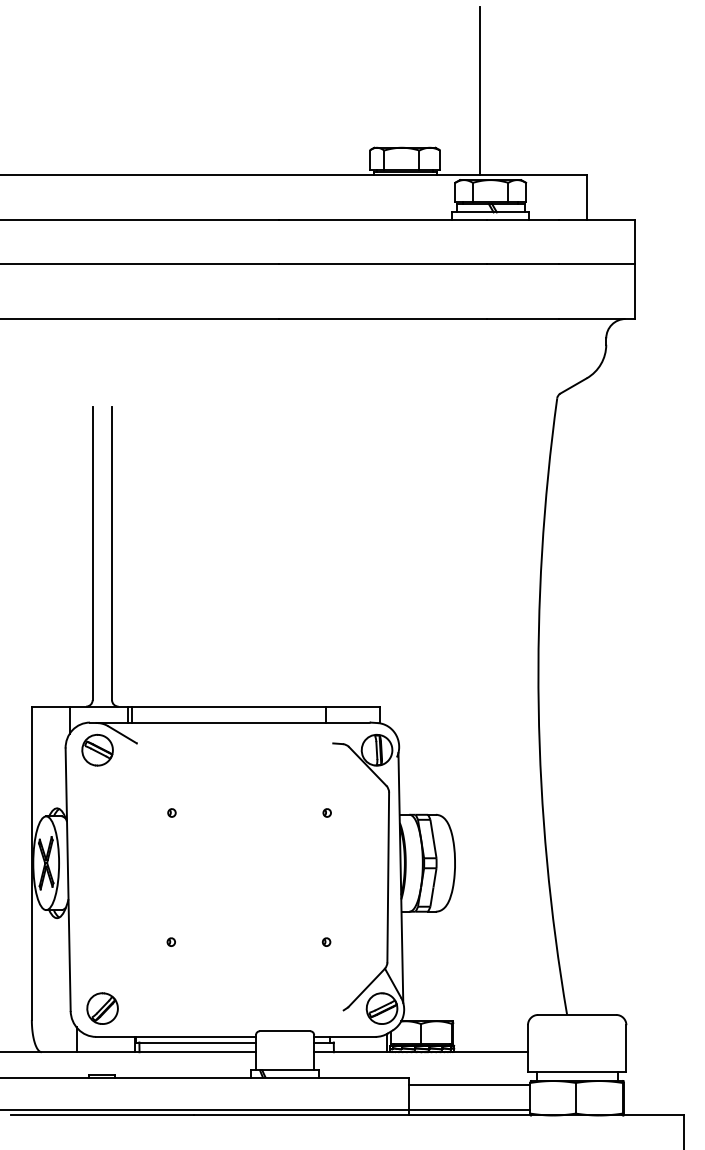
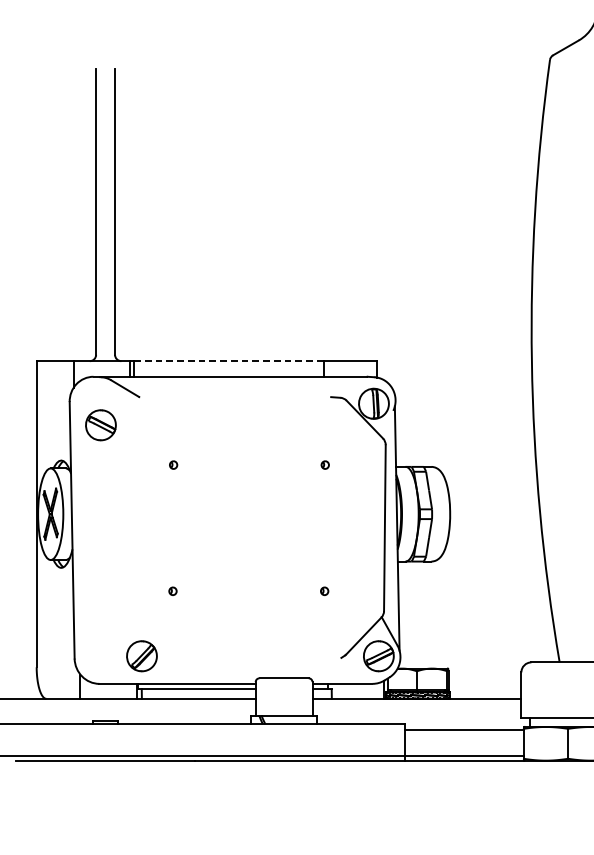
line: (229, 706) -> (229, 361), solid -> dashed
part: (97, 749) -> (100, 424), moved
part: (102, 1008) -> (141, 656), moved

